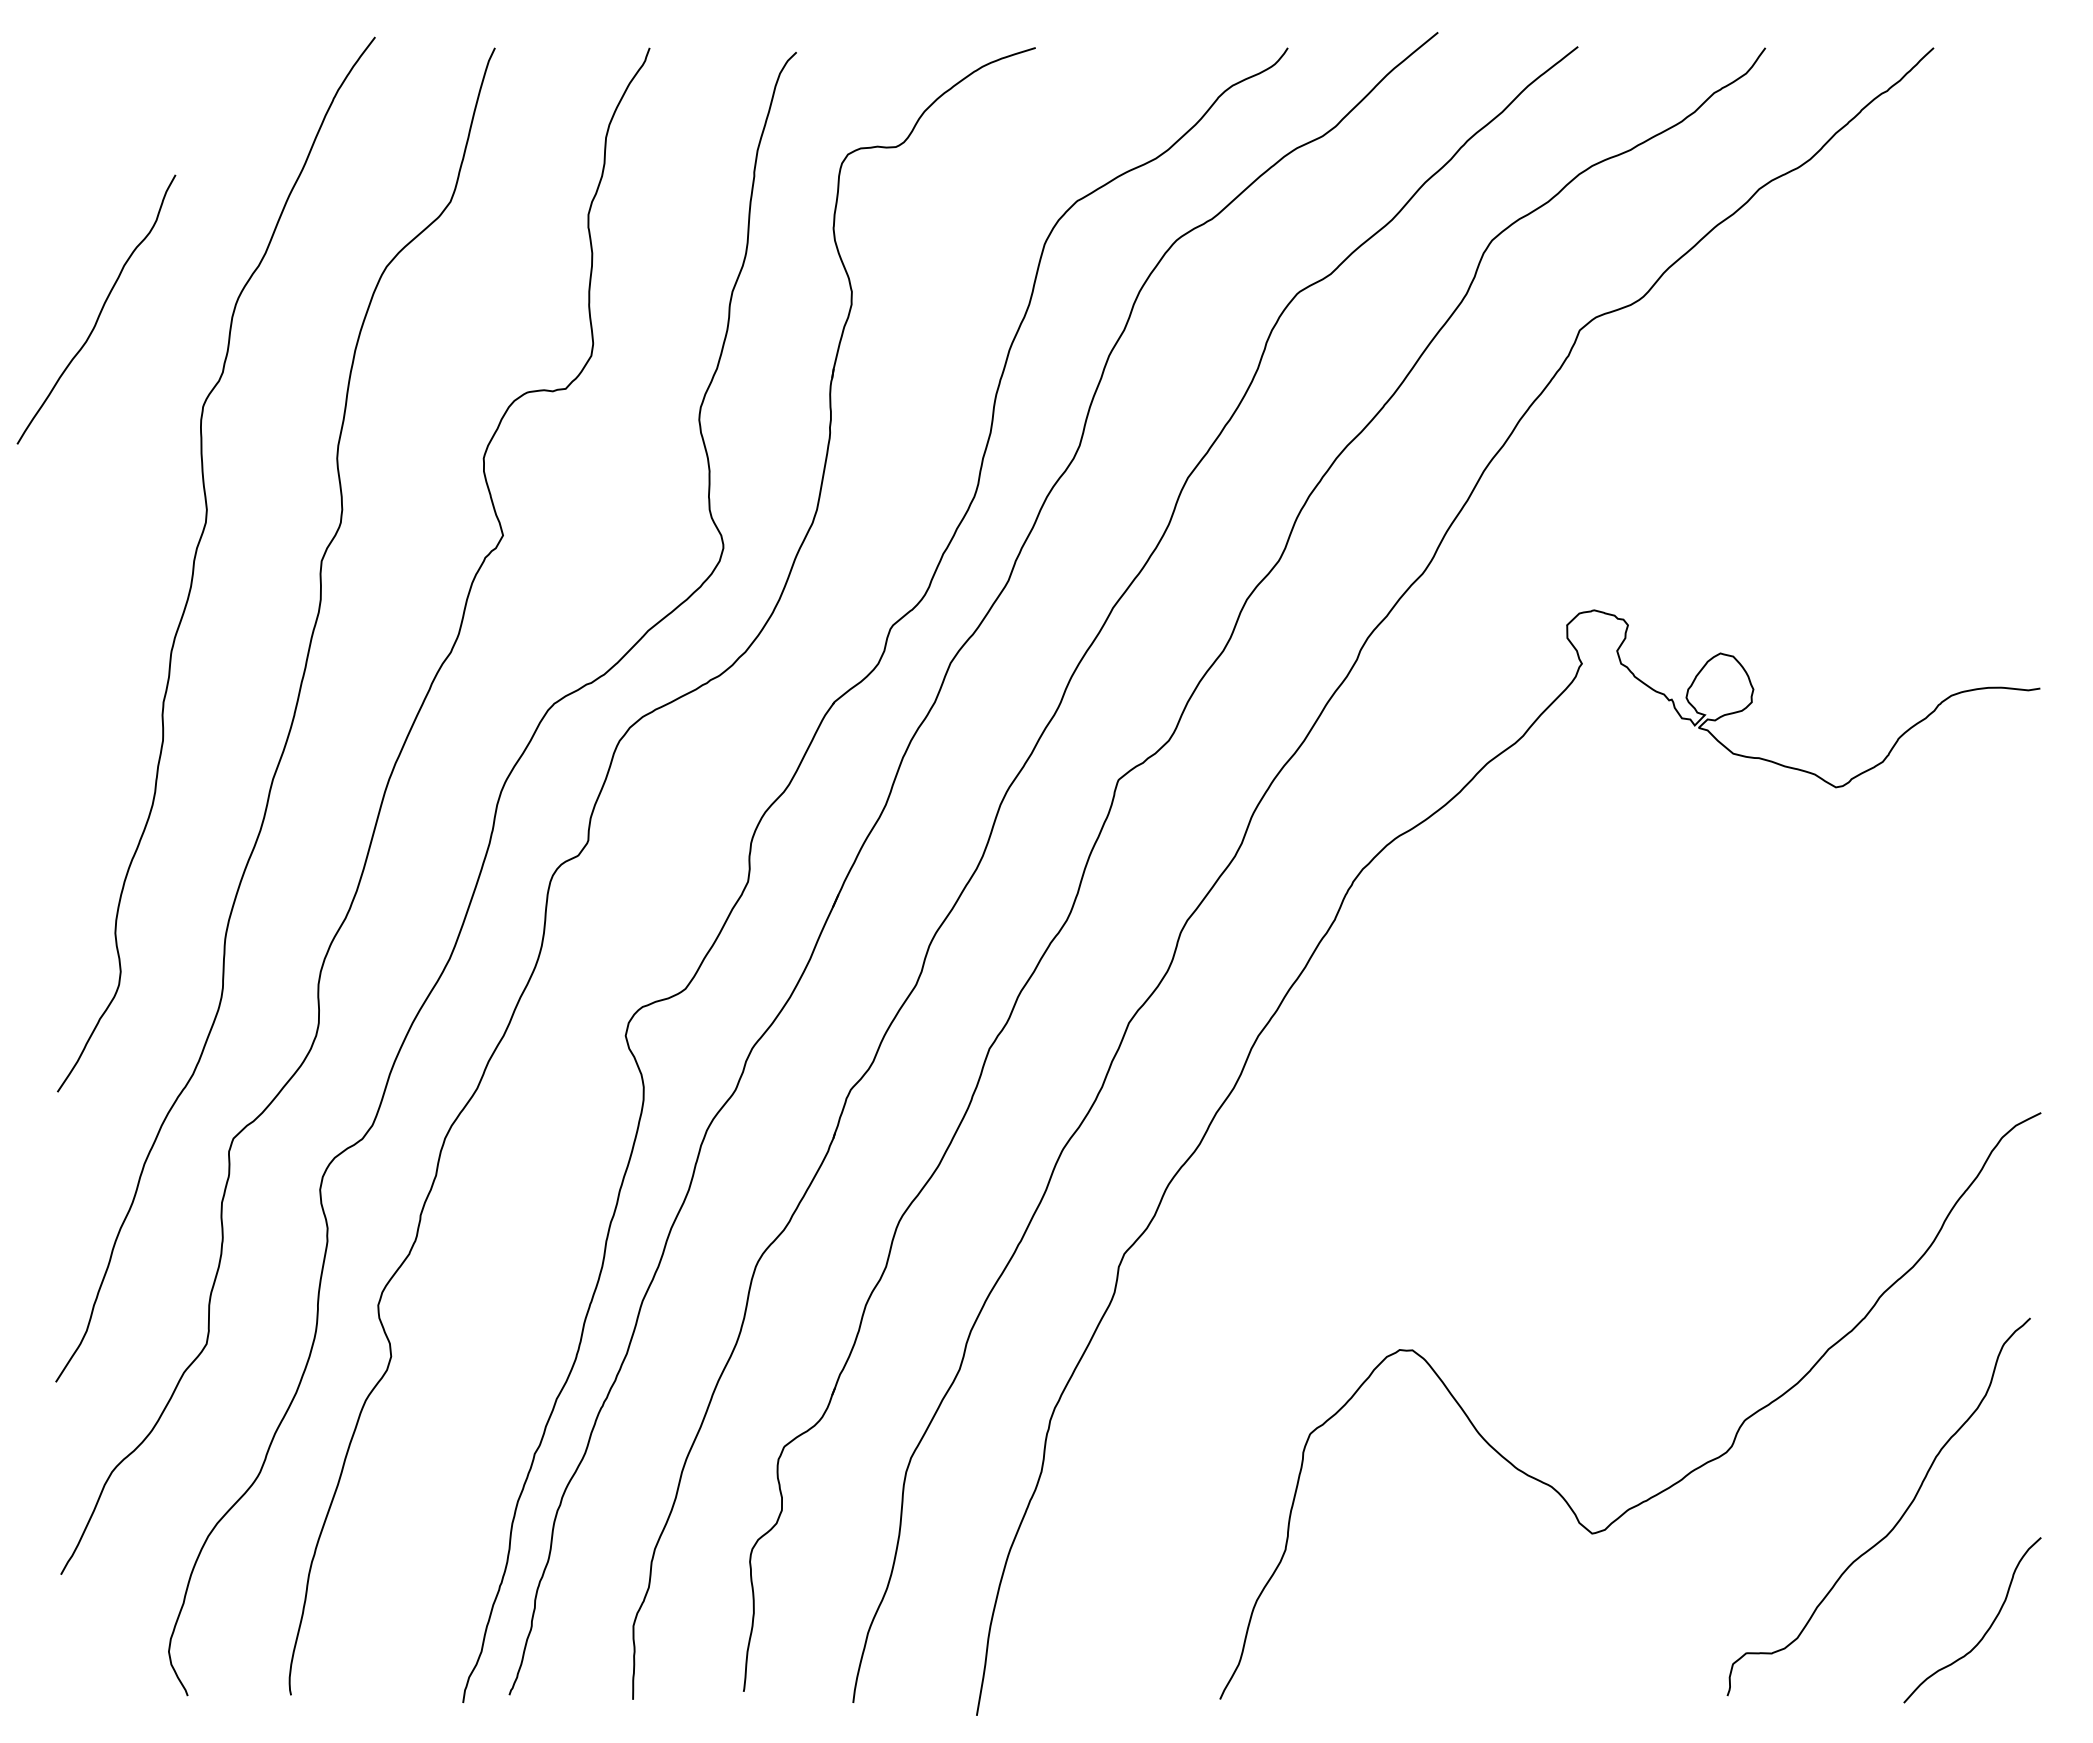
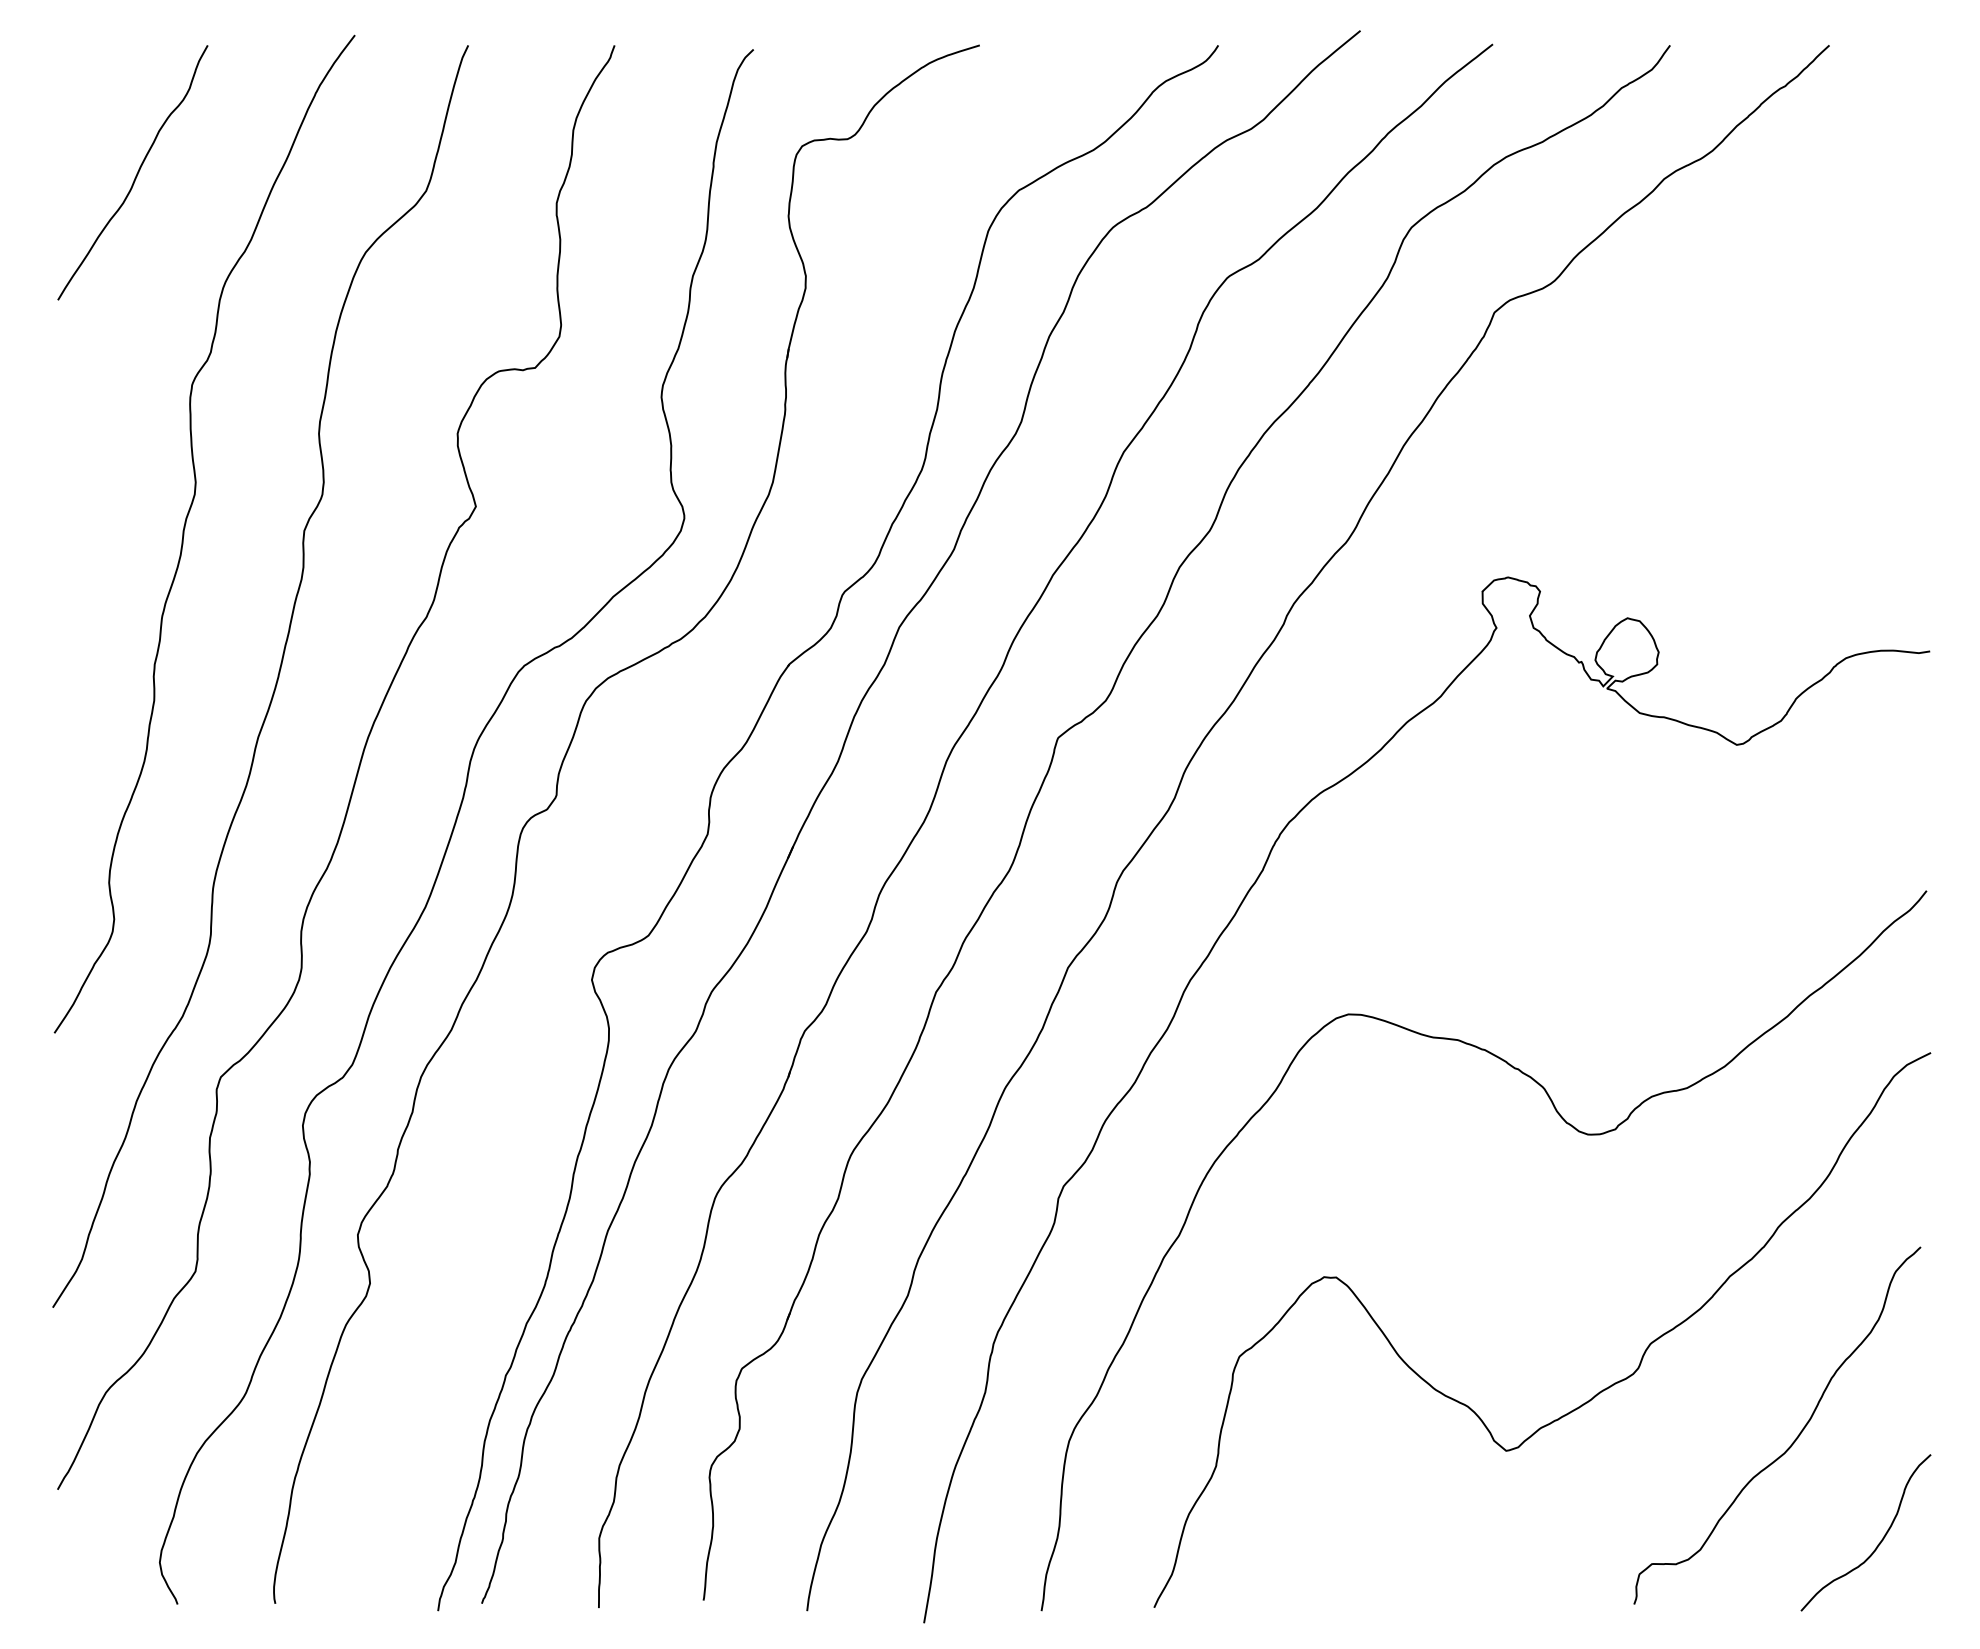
curve: (100, 310) -> (136, 173), moved
curve: (1656, 1188) -> (1567, 1124), added

